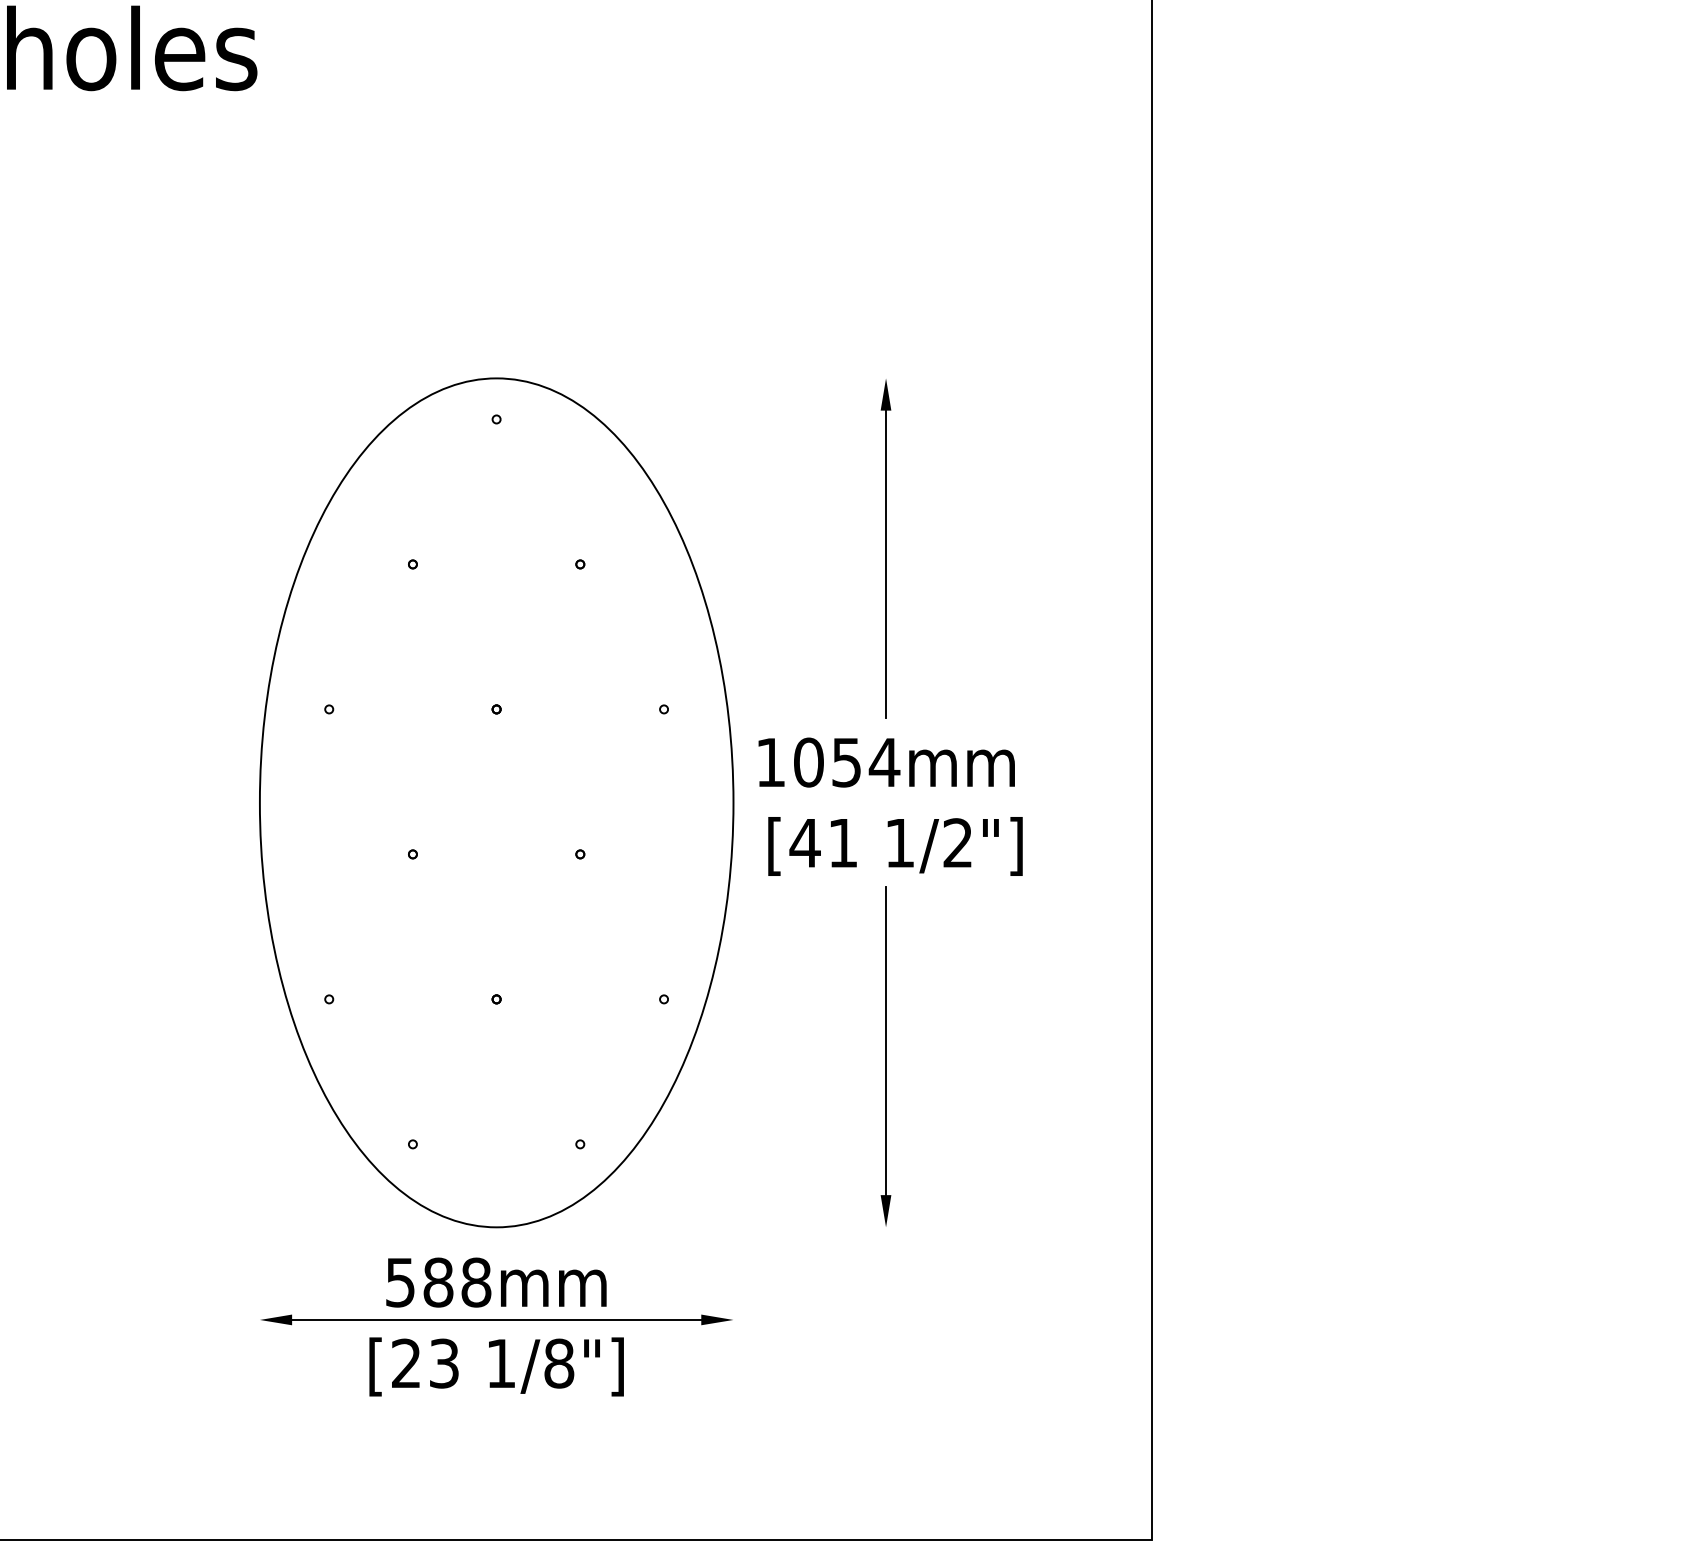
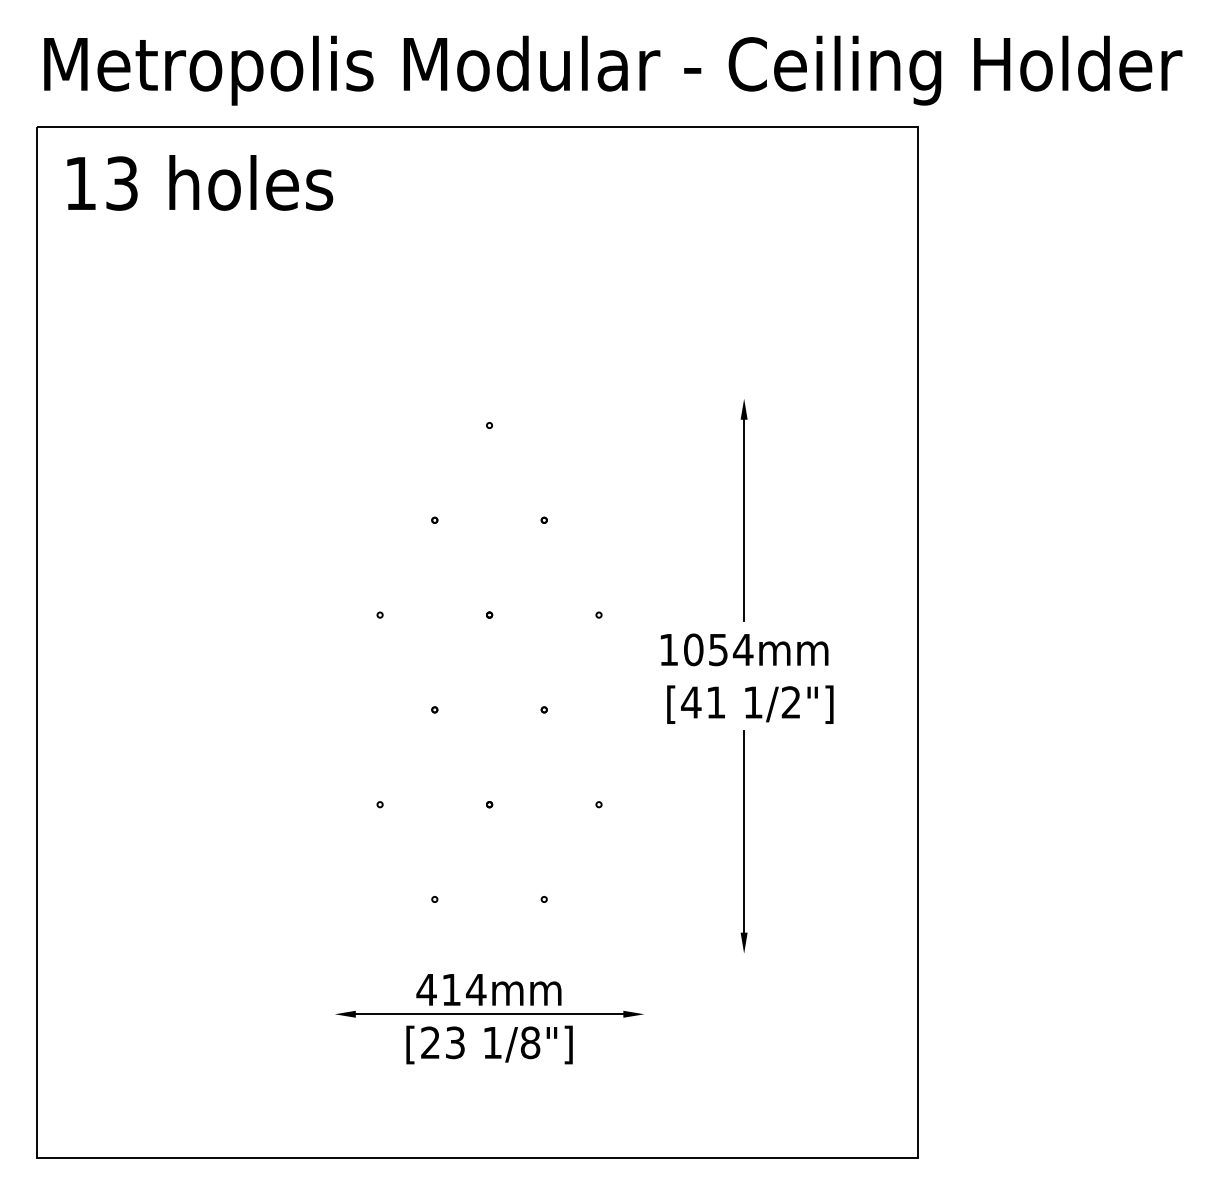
part: (496, 801) -> (489, 675), removed
text: (438, 1282) -> (451, 989), 588mm -> 414mm

